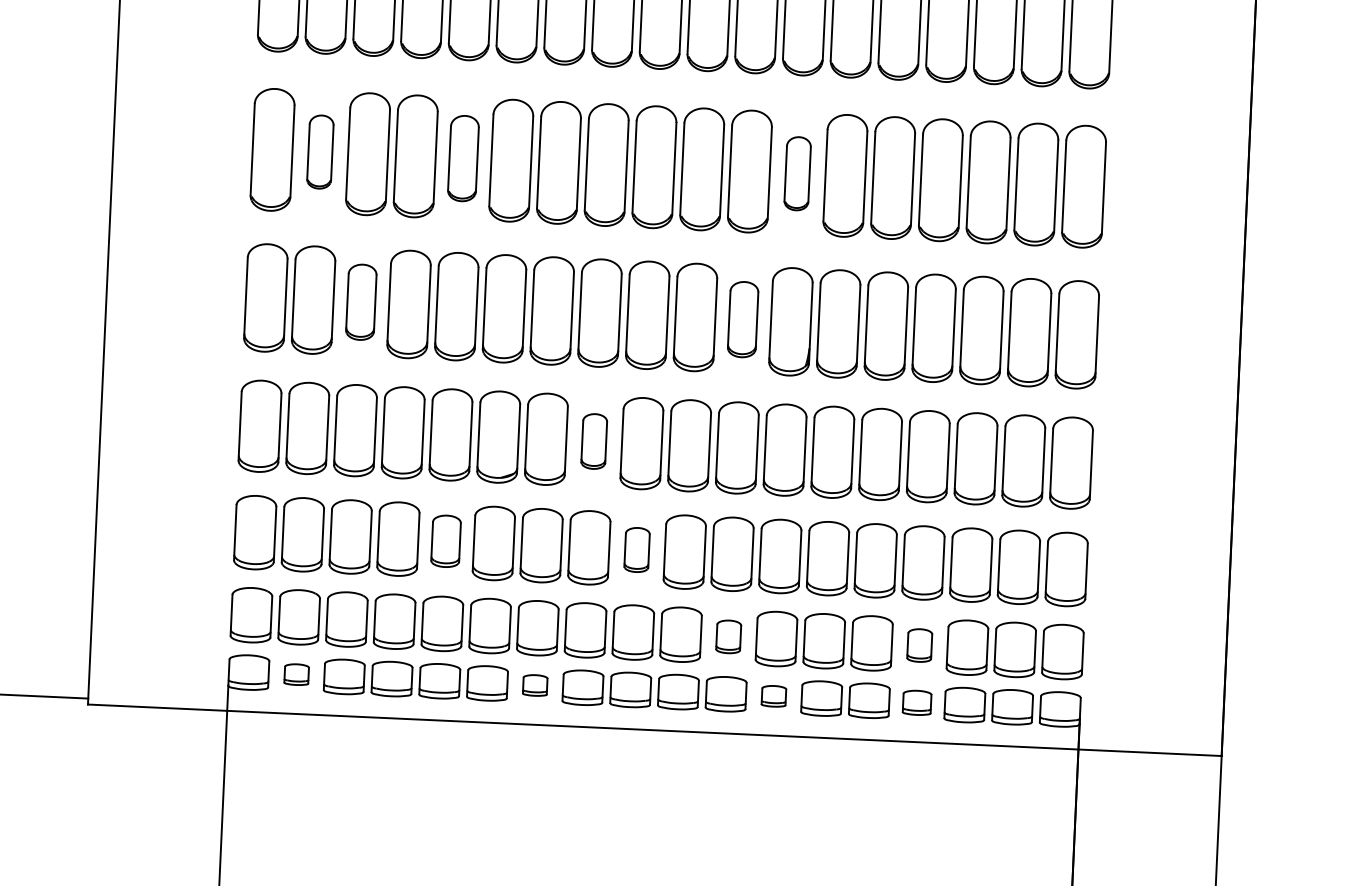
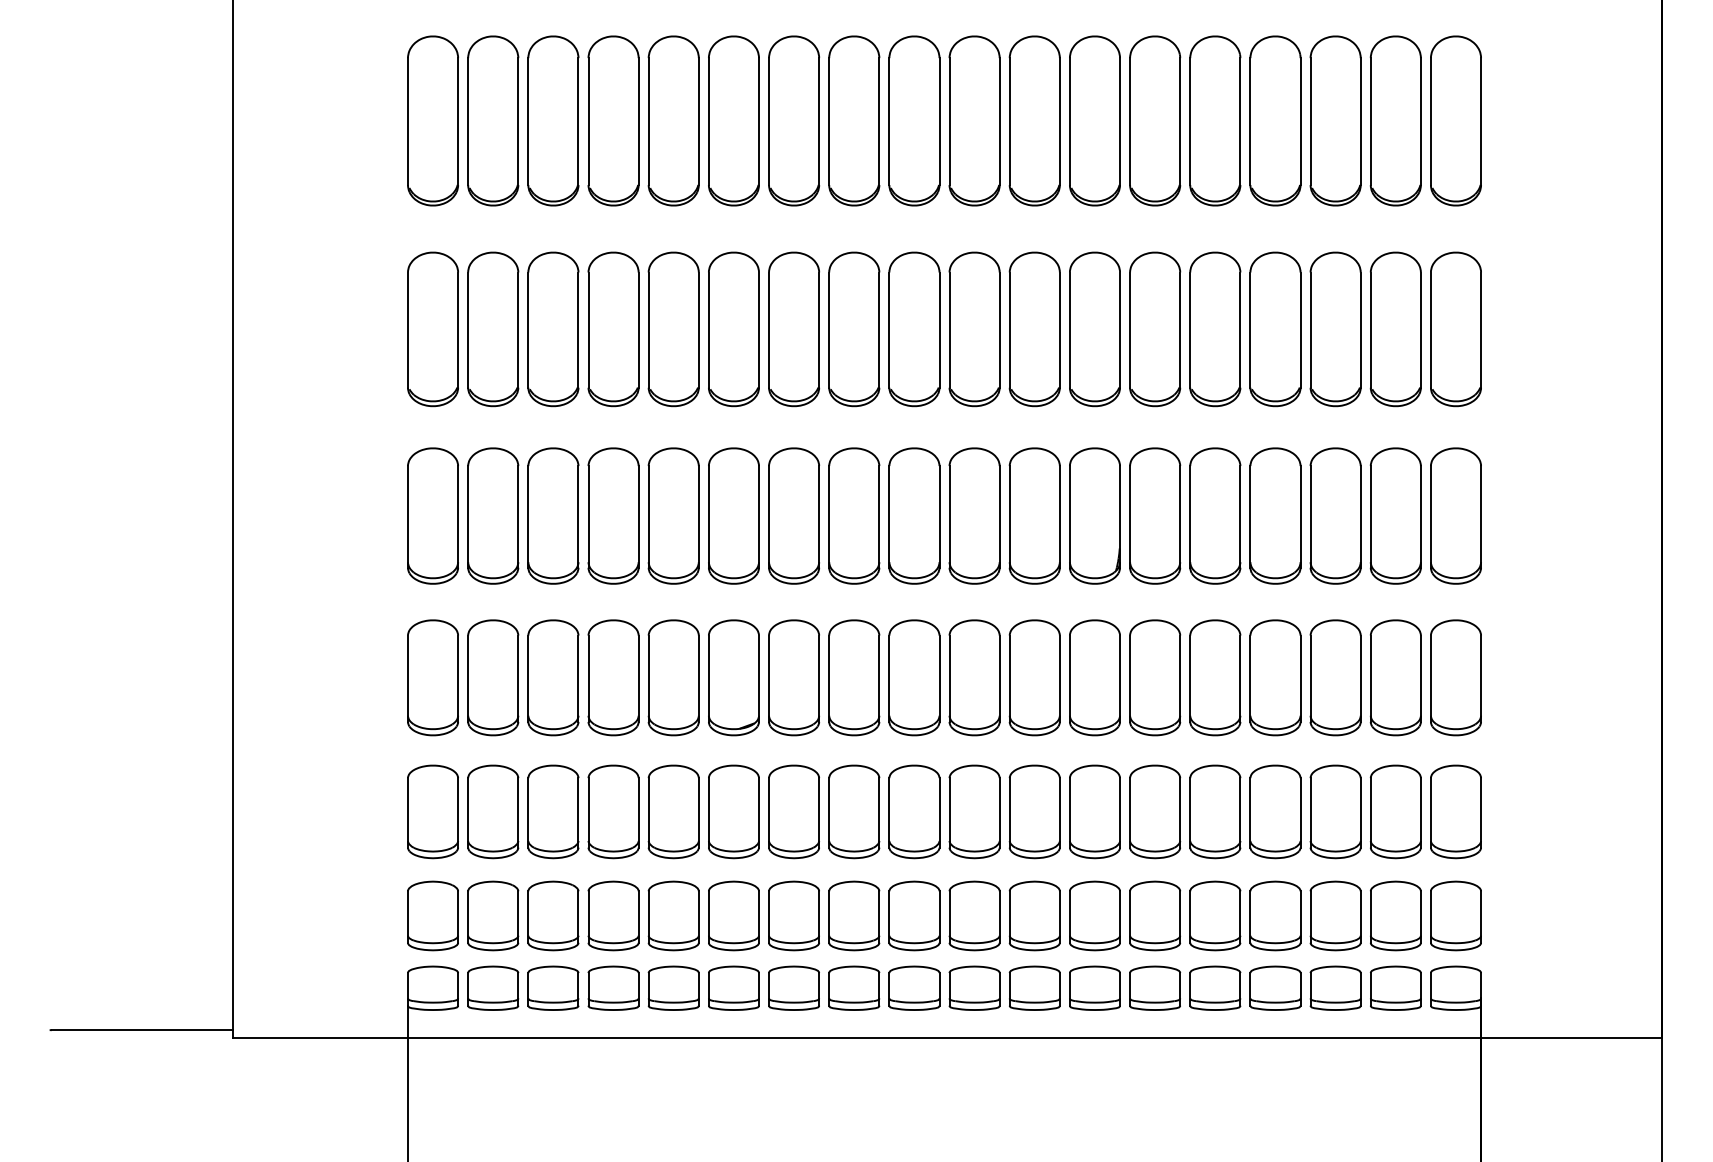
part: (320, 152) -> (493, 329), size x1.67
part: (463, 158) -> (673, 329), size x1.43
part: (797, 173) -> (1094, 329), size x1.67
part: (361, 301) -> (553, 515), size x1.43
part: (743, 319) -> (1034, 515), size x1.43
part: (594, 441) -> (854, 677), size x1.67
part: (445, 540) -> (673, 811), size x1.43
part: (637, 549) -> (914, 811), size x1.67
part: (728, 636) -> (1034, 915), size x1.67
part: (919, 645) -> (1275, 915), size x1.67
part: (296, 674) -> (493, 987), size x1.67
part: (534, 684) -> (793, 987), size x1.67
part: (773, 695) -> (1094, 987), size x1.67
part: (917, 702) -> (1275, 987), size x1.43

